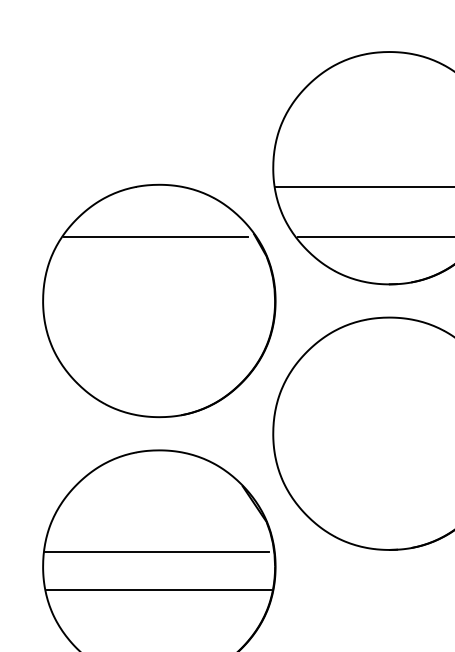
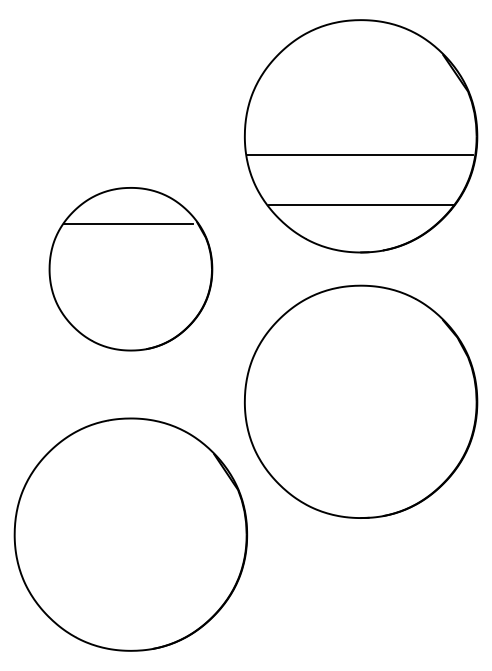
part: (158, 301) -> (130, 269), size x0.7
line: (156, 552) -> (128, 520), removed
line: (158, 590) -> (130, 558), removed

